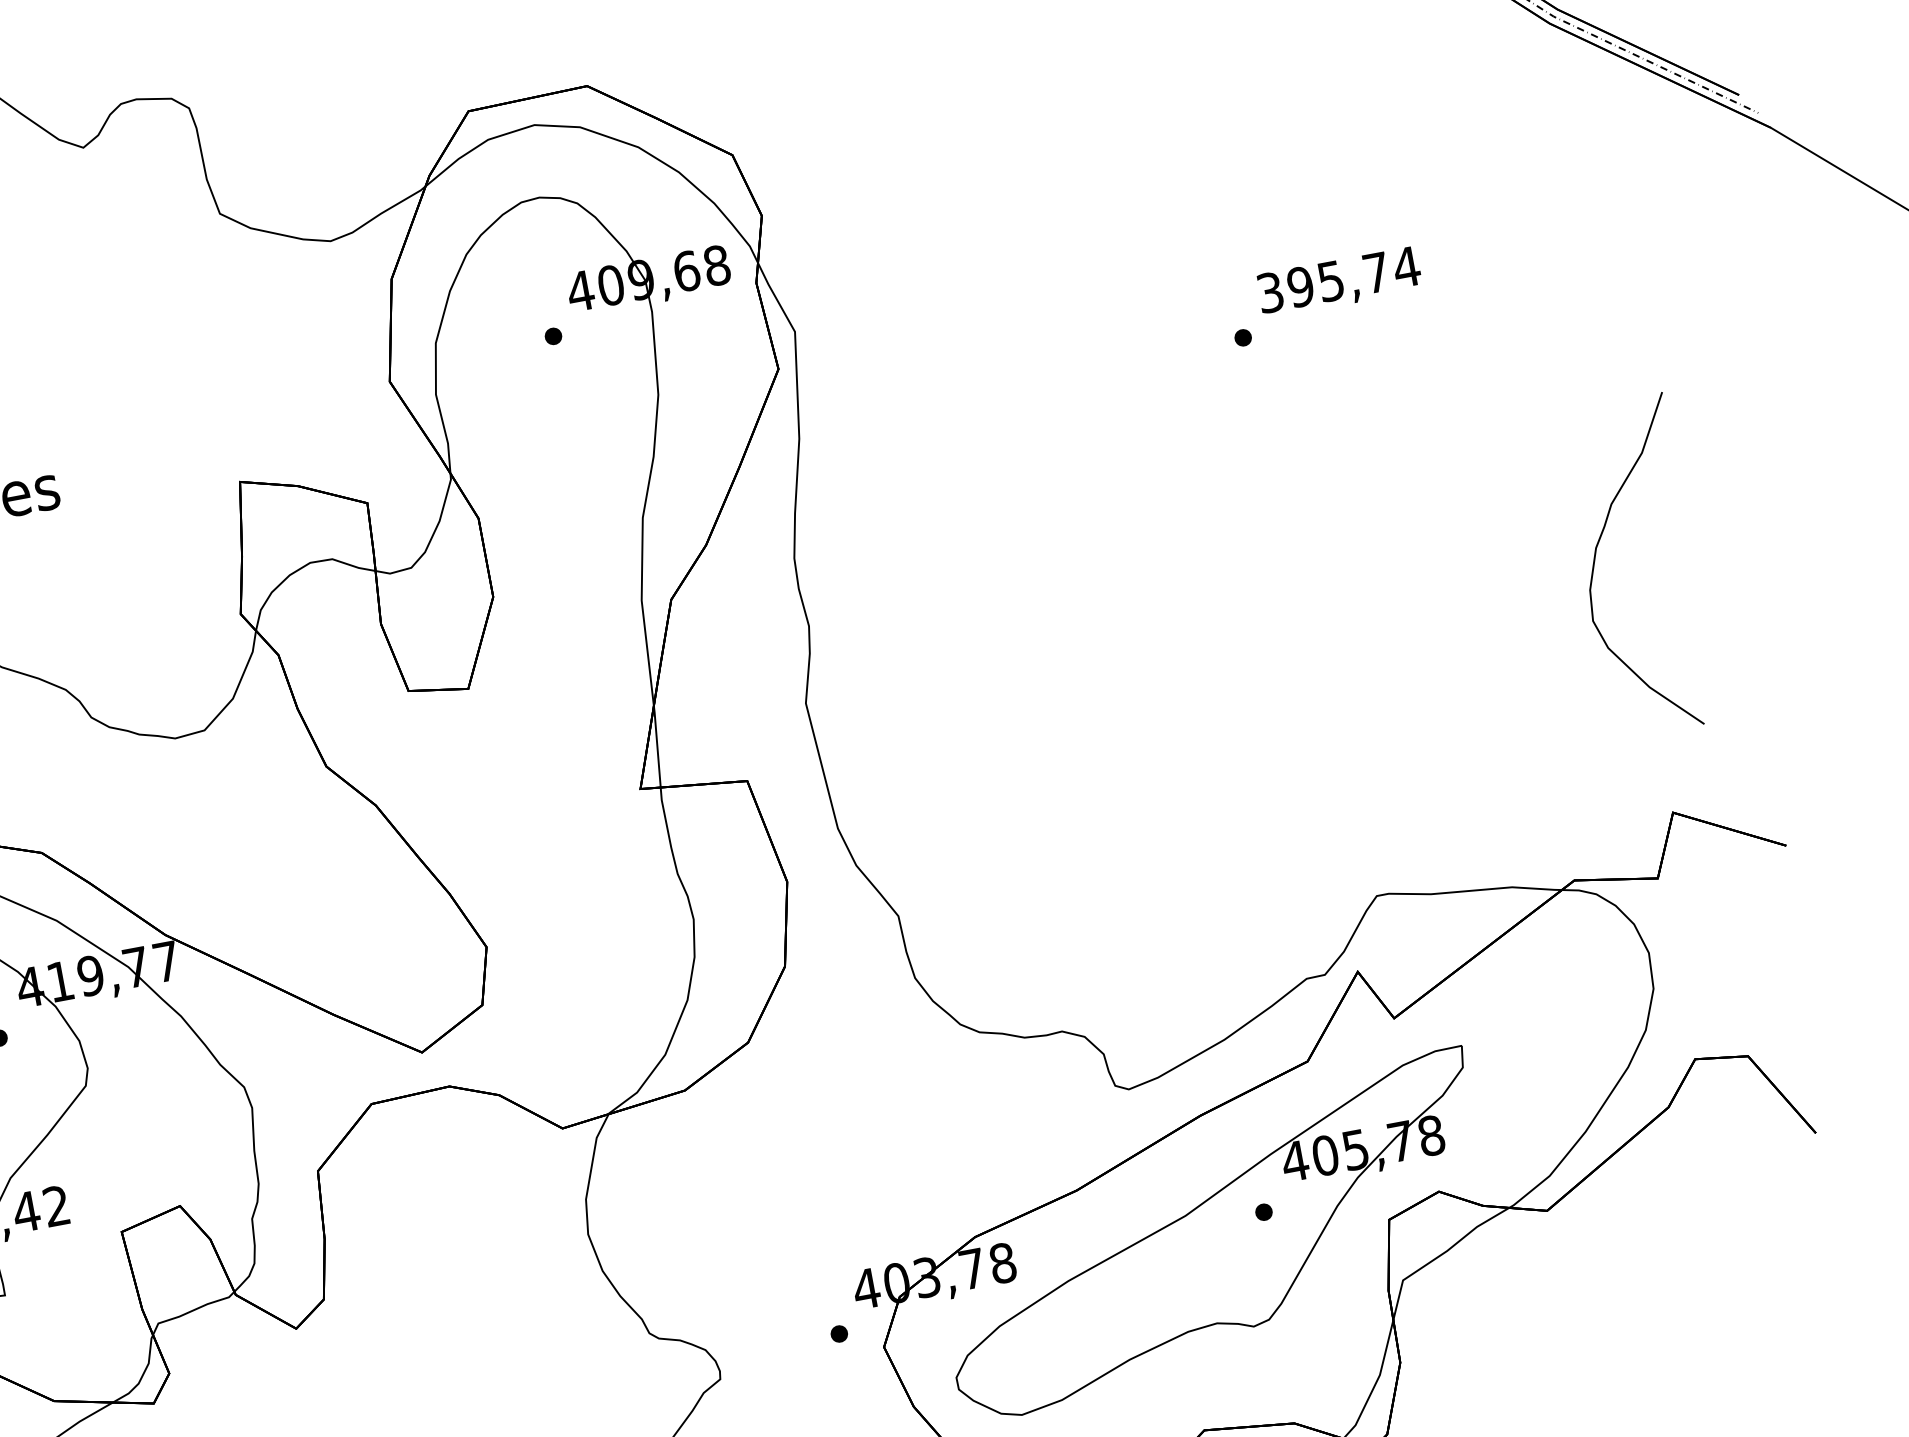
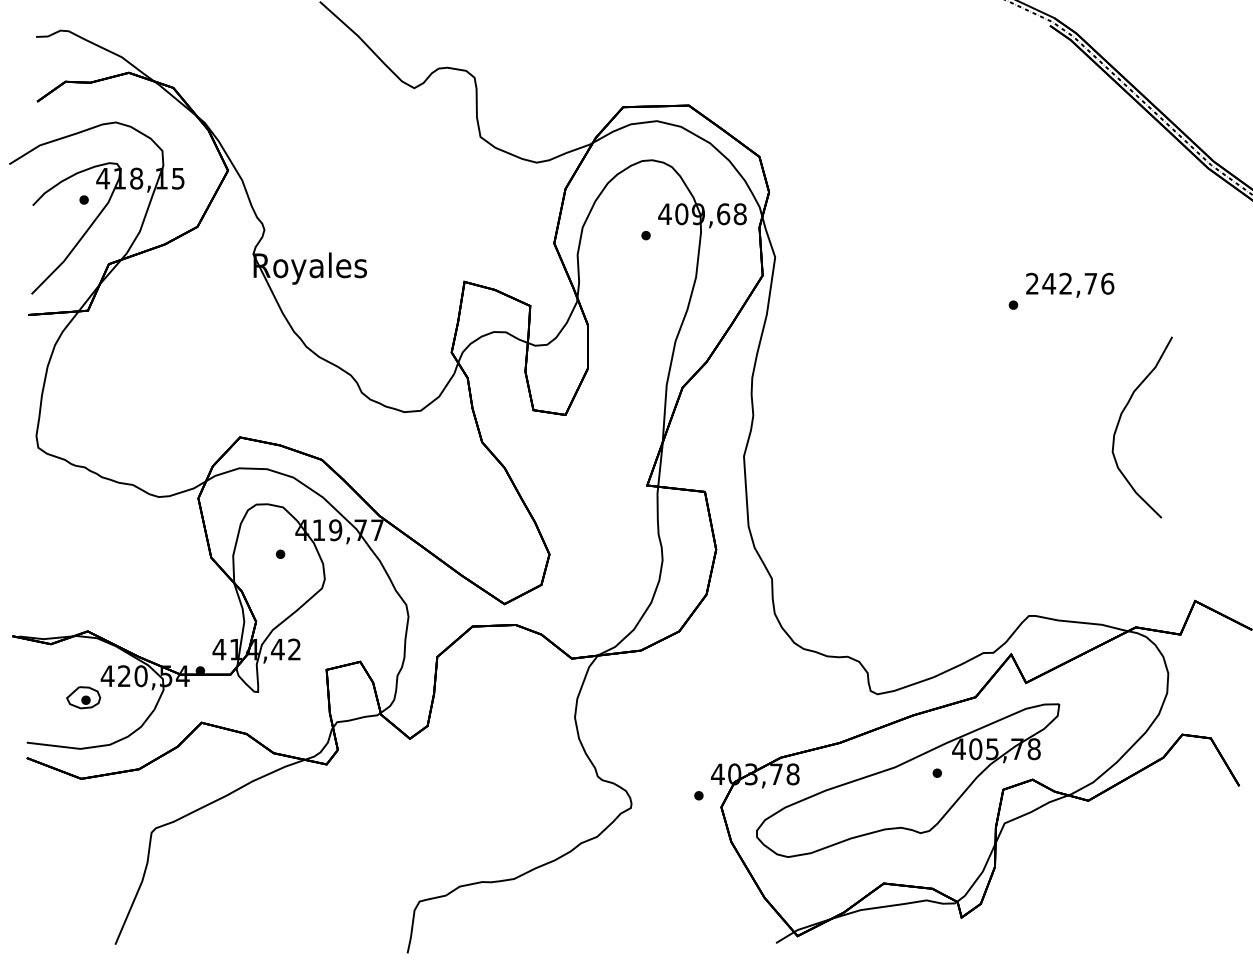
text: (1339, 279) -> (1070, 283), 395,74 -> 242,76
curve: (1596, 561) -> (1120, 420), moved

